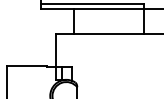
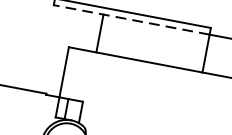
line: (92, 8) -> (131, 19), solid -> dashed

